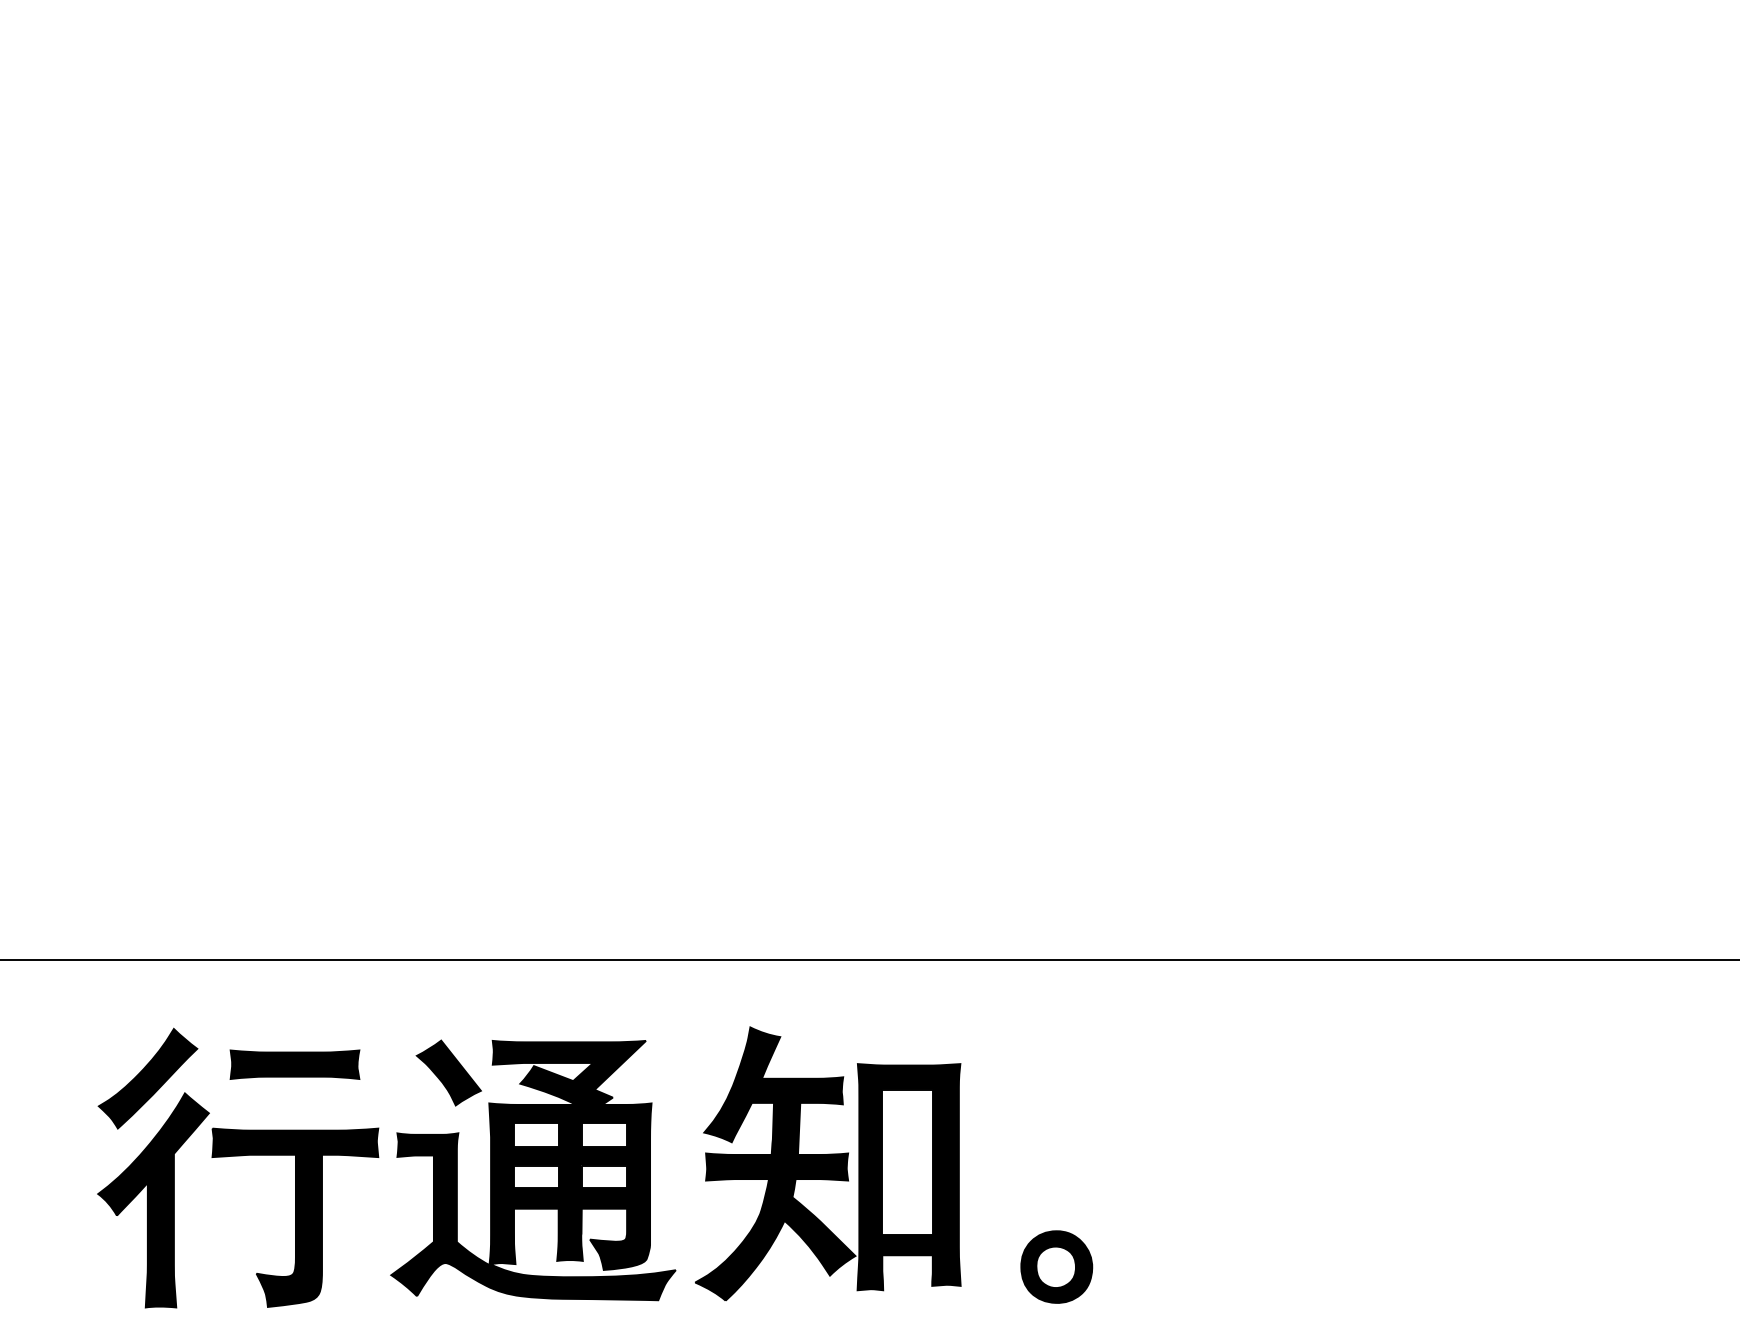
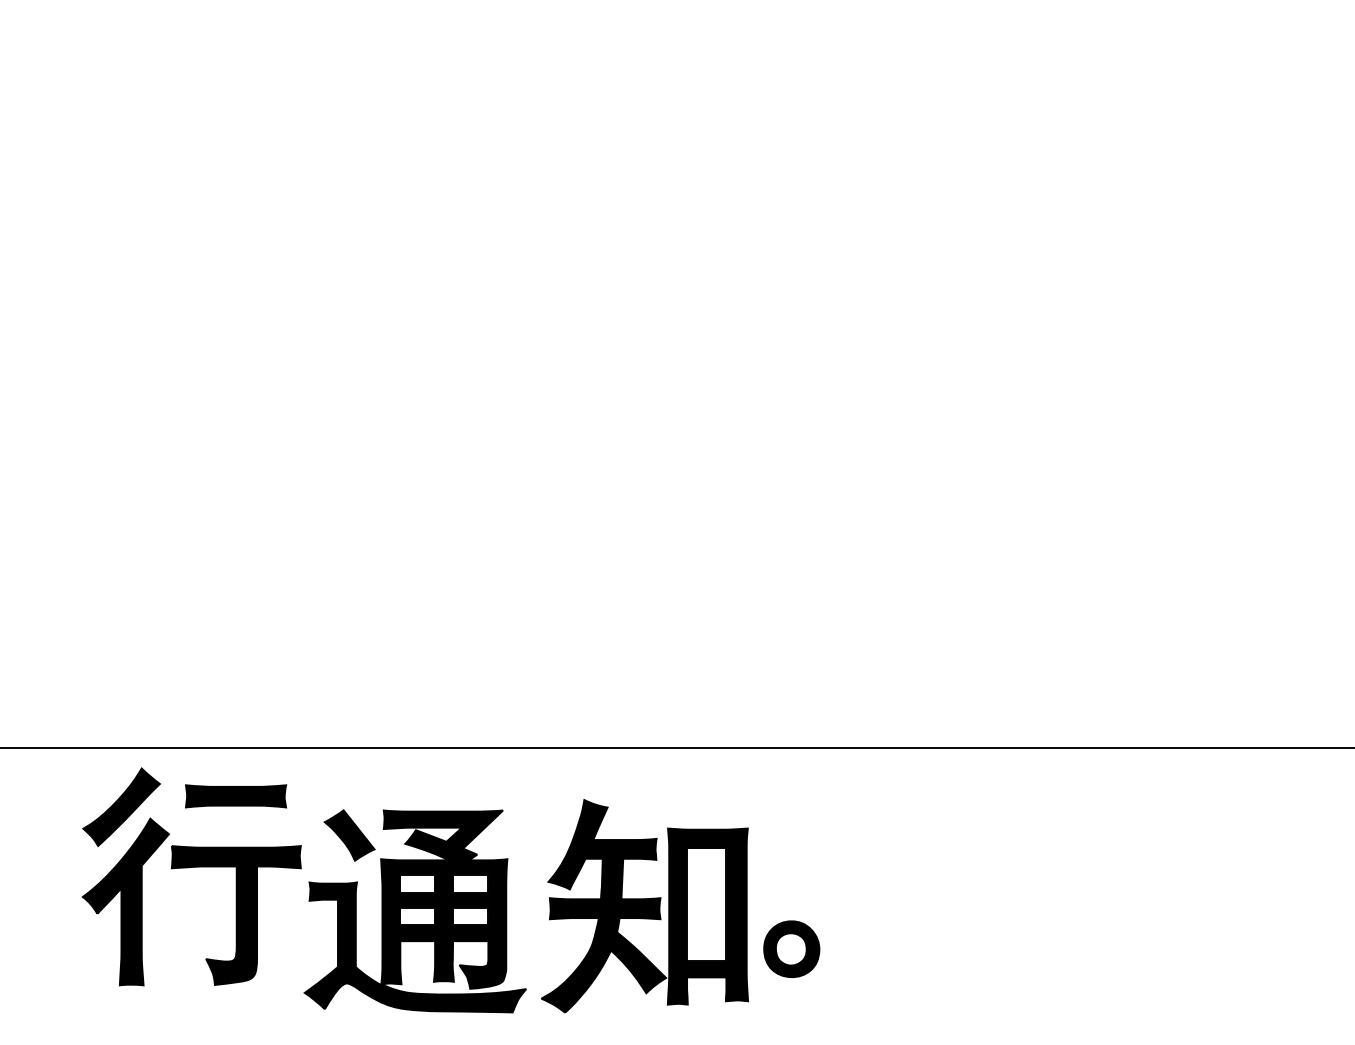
part: (238, 1156) -> (192, 867), moved
part: (1056, 1266) -> (791, 948), moved

